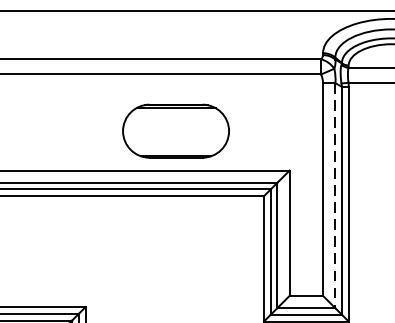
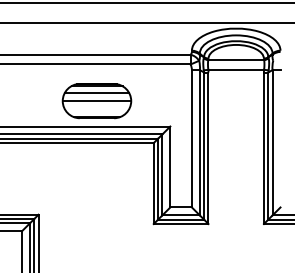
line: (175, 119) -> (96, 93), added
line: (175, 131) -> (96, 101), added
line: (334, 195) -> (199, 142), dashed -> solid

